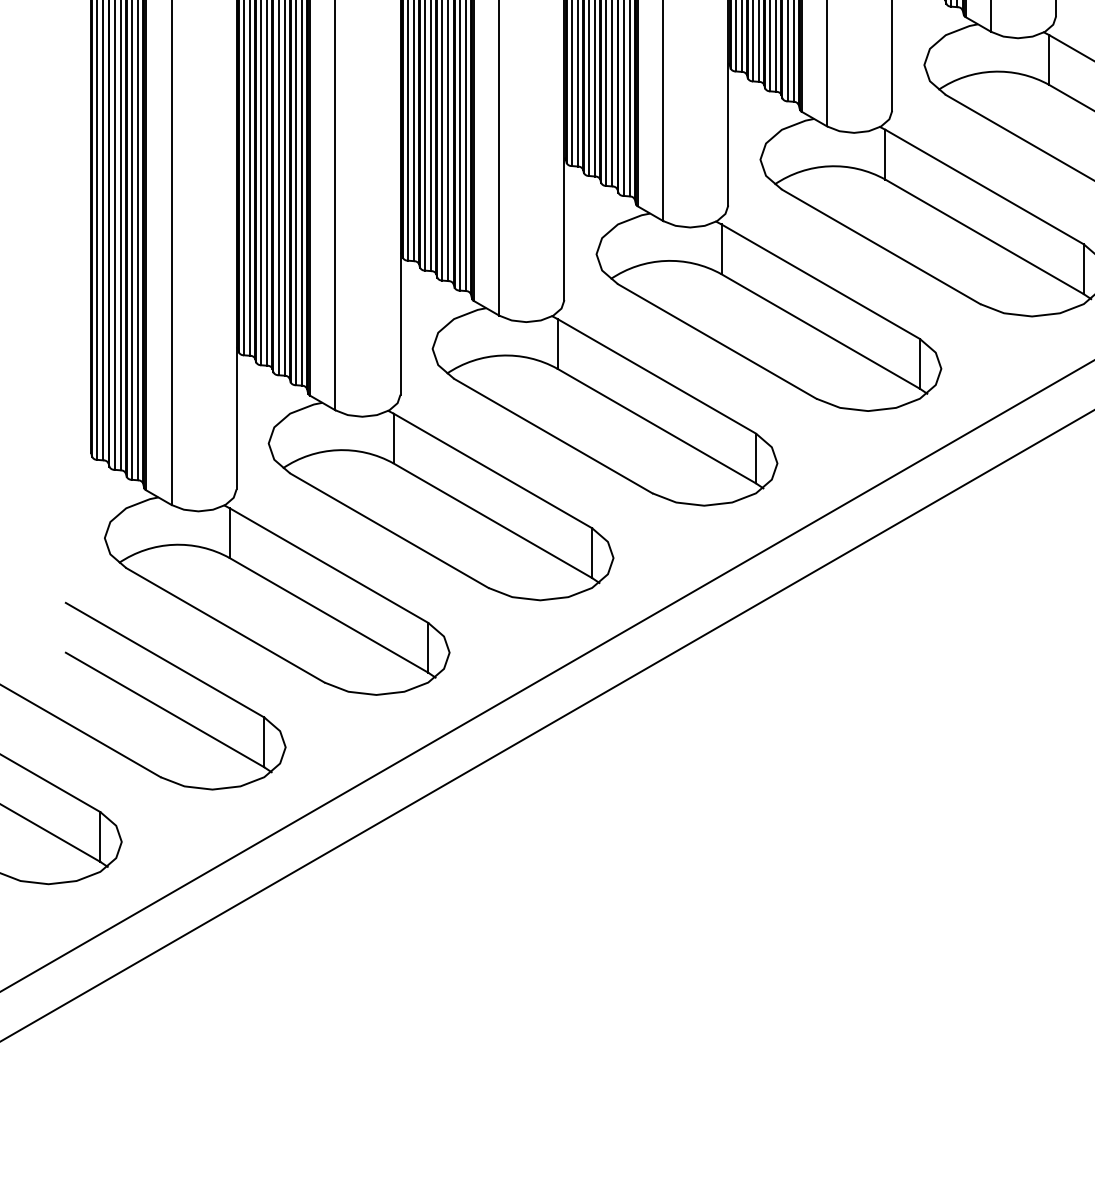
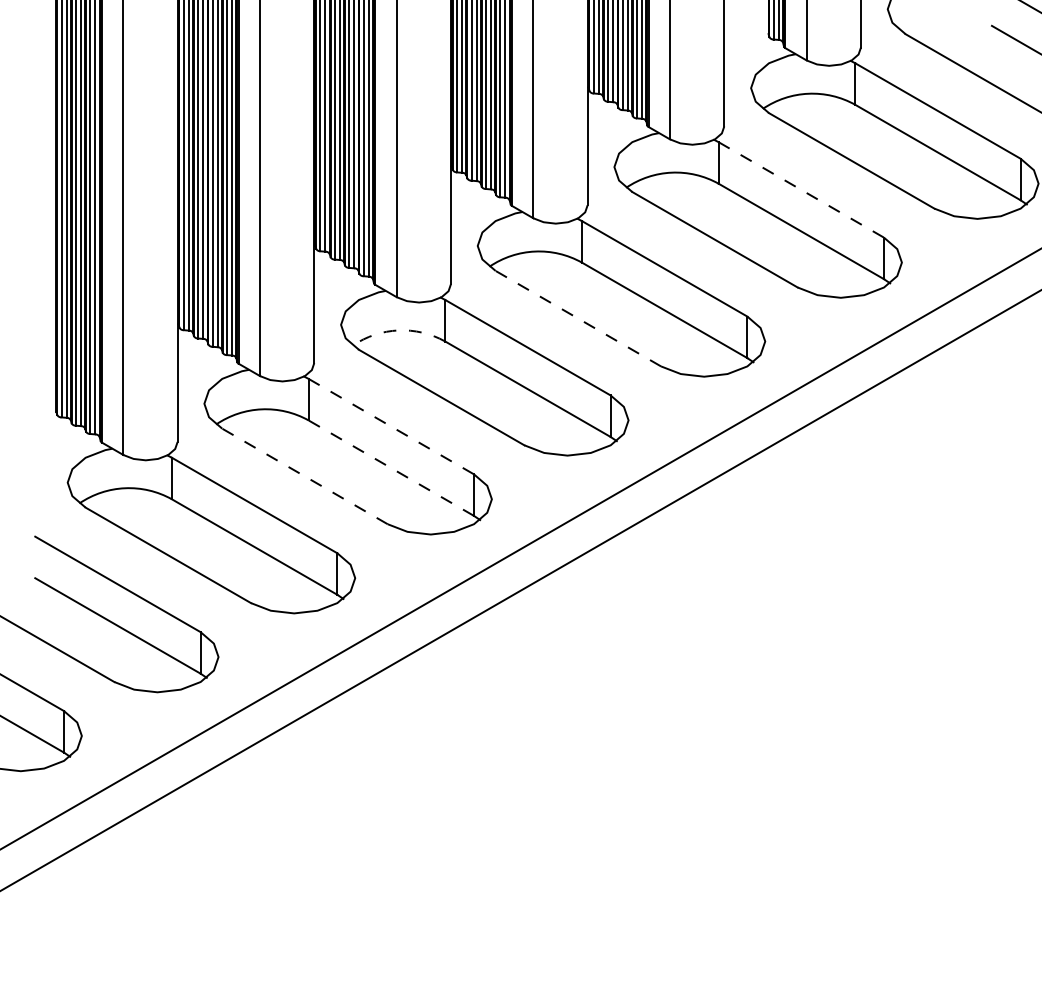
line: (984, 186) -> (801, 189), solid -> dashed
line: (717, 341) -> (578, 318), solid -> dashed
arc: (501, 355) -> (398, 330), solid -> dashed
line: (493, 470) -> (391, 426), solid -> dashed
line: (493, 521) -> (391, 468), solid -> dashed
line: (388, 530) -> (304, 476), solid -> dashed

